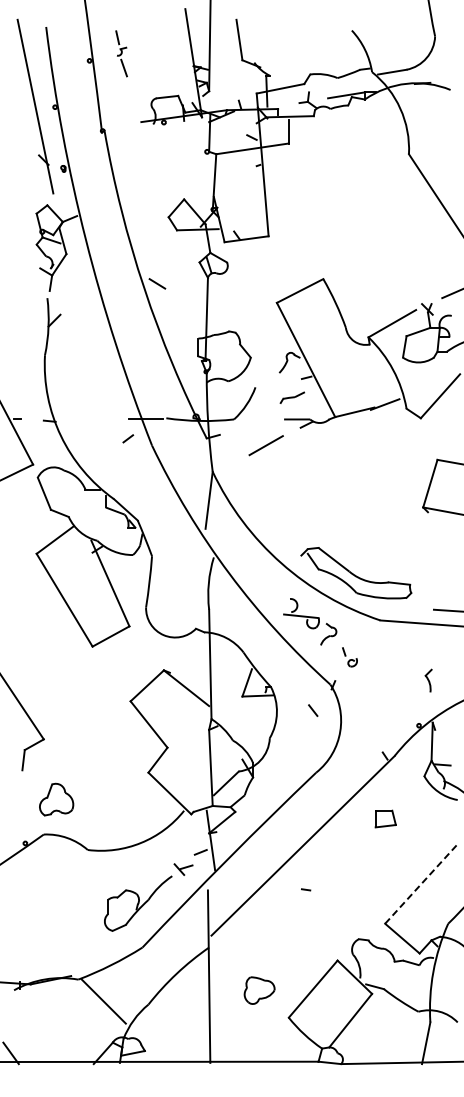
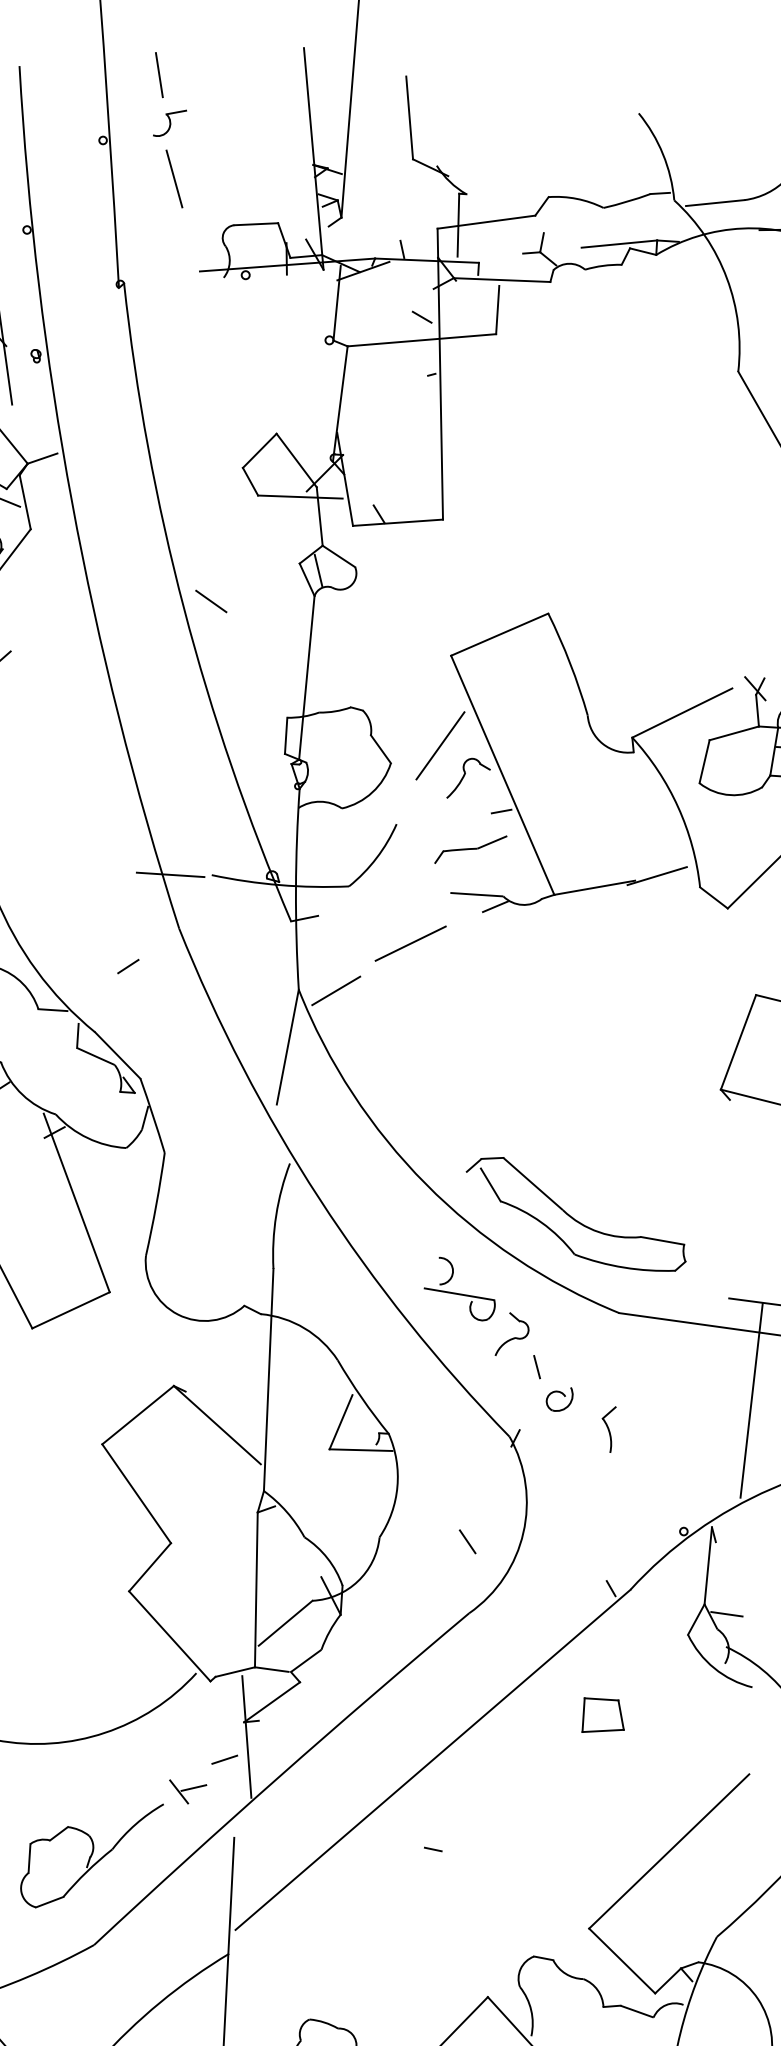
part: (121, 53) -> (168, 129), size x1.67
line: (274, 347) -> (440, 745), added
part: (292, 397) -> (470, 849), size x1.43
line: (128, 438) -> (128, 965), moved
line: (230, 470) -> (335, 989), added
part: (349, 657) -> (551, 1384), size x1.43
line: (447, 658) -> (750, 1399), added
part: (428, 680) -> (607, 1428), moved
line: (313, 710) -> (468, 1541), moved
line: (422, 883) -> (670, 1851), dashed -> solid

